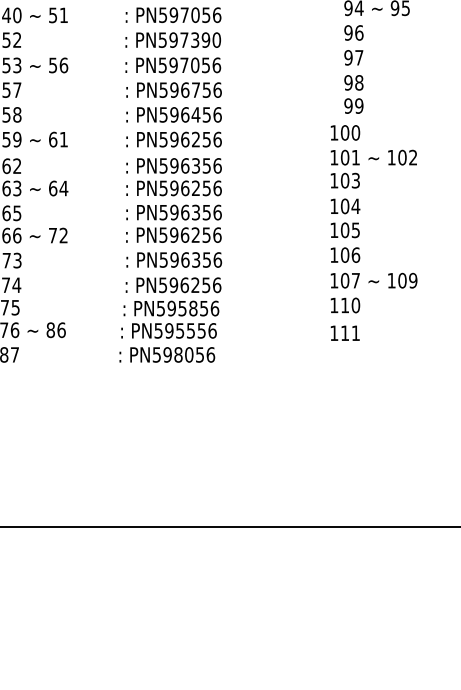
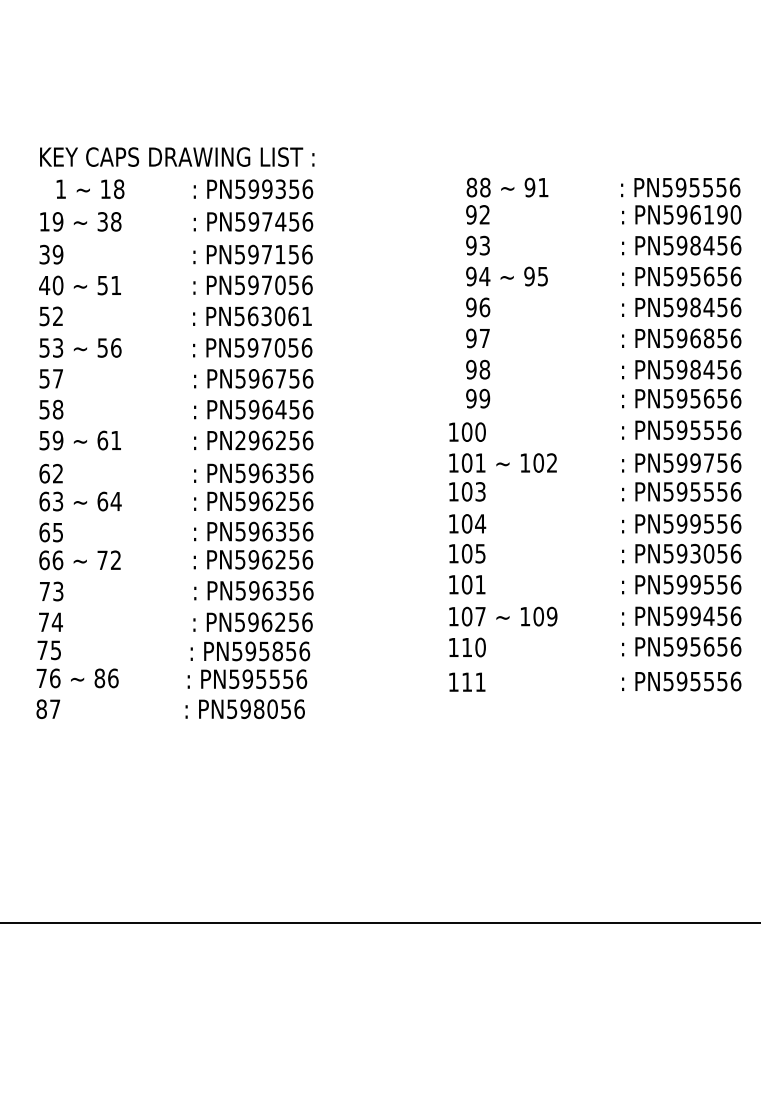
text: (194, 40) -> (279, 316), PN597390 -> PN563061
text: (163, 139) -> (240, 440), PN596256 -> PN296256
text: (355, 254) -> (480, 584), 106 -> 101

